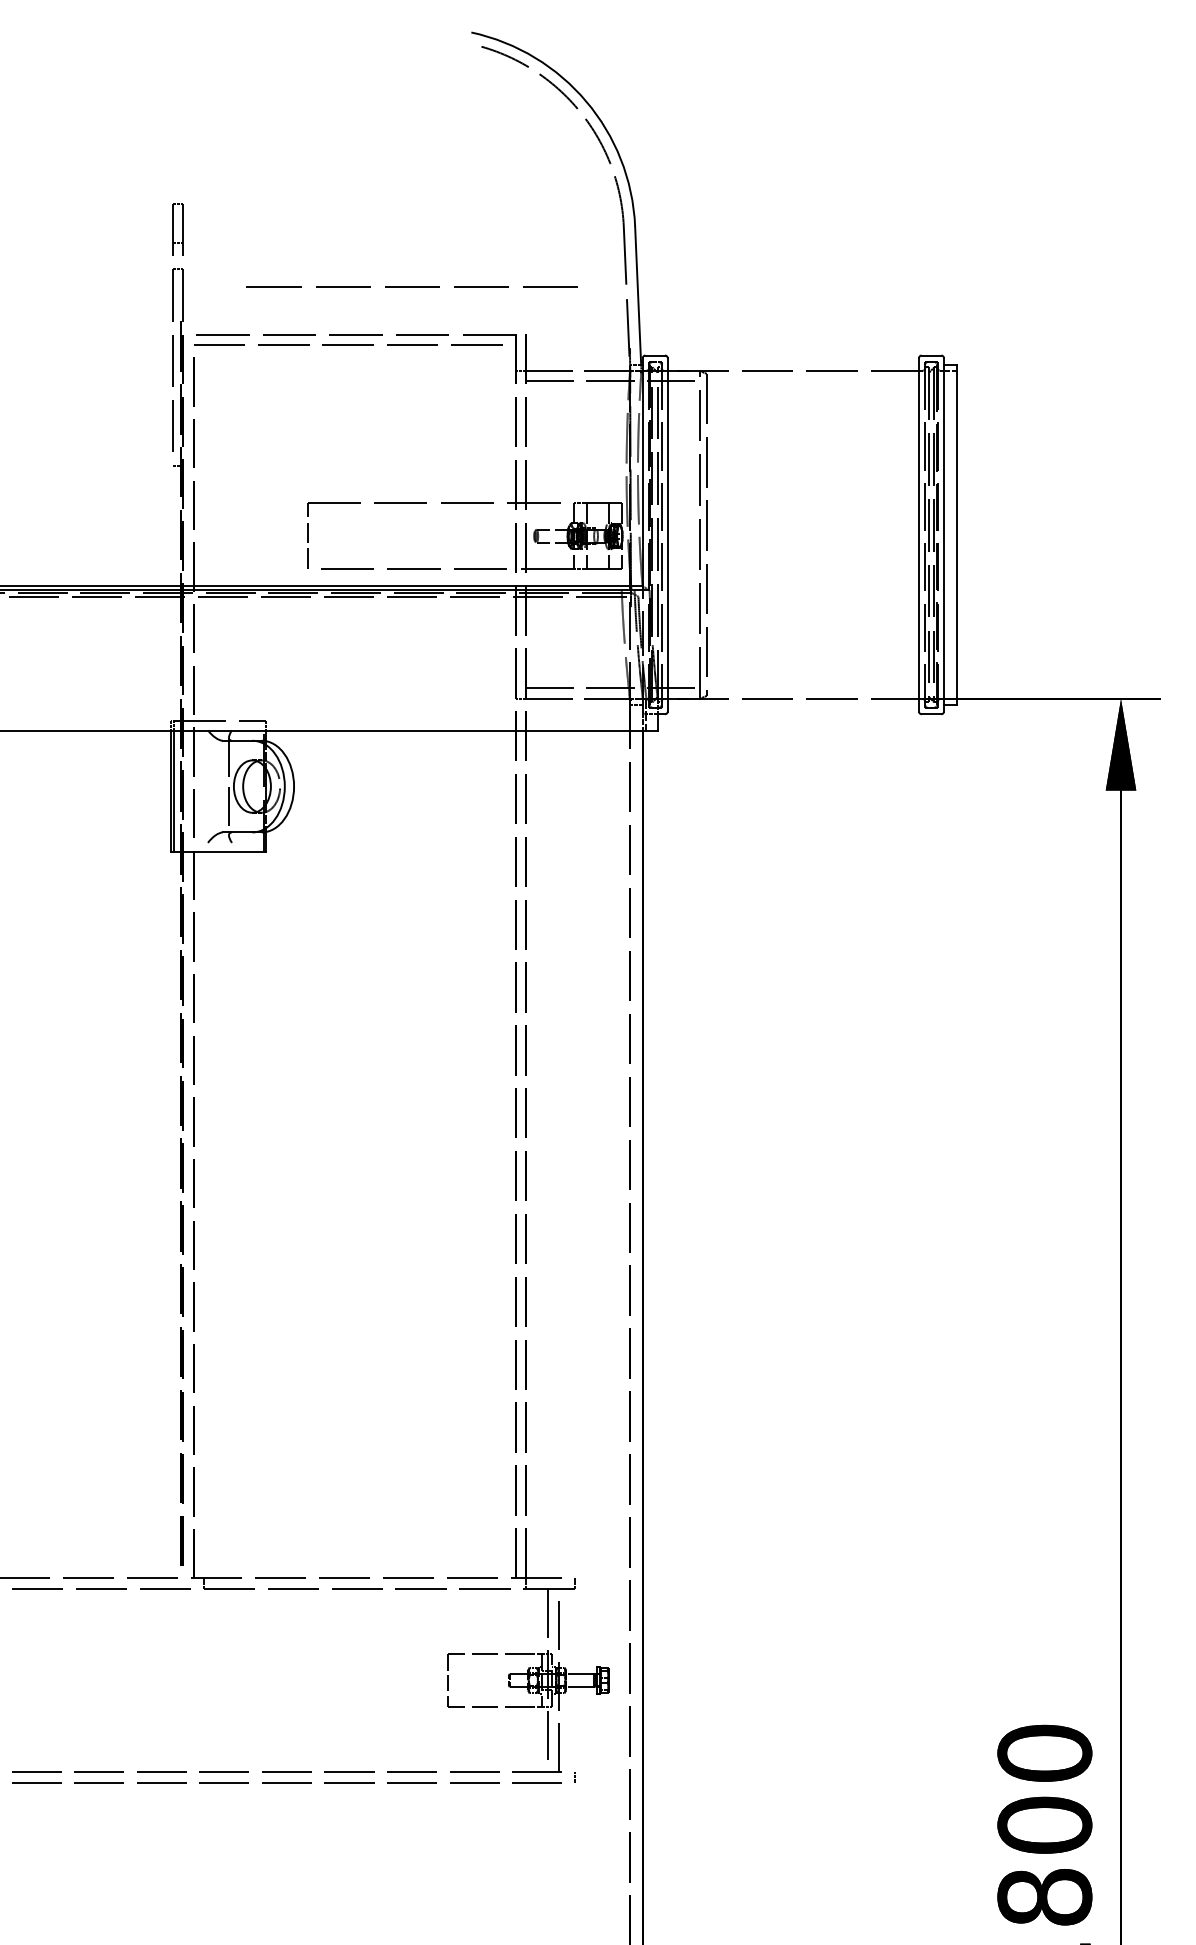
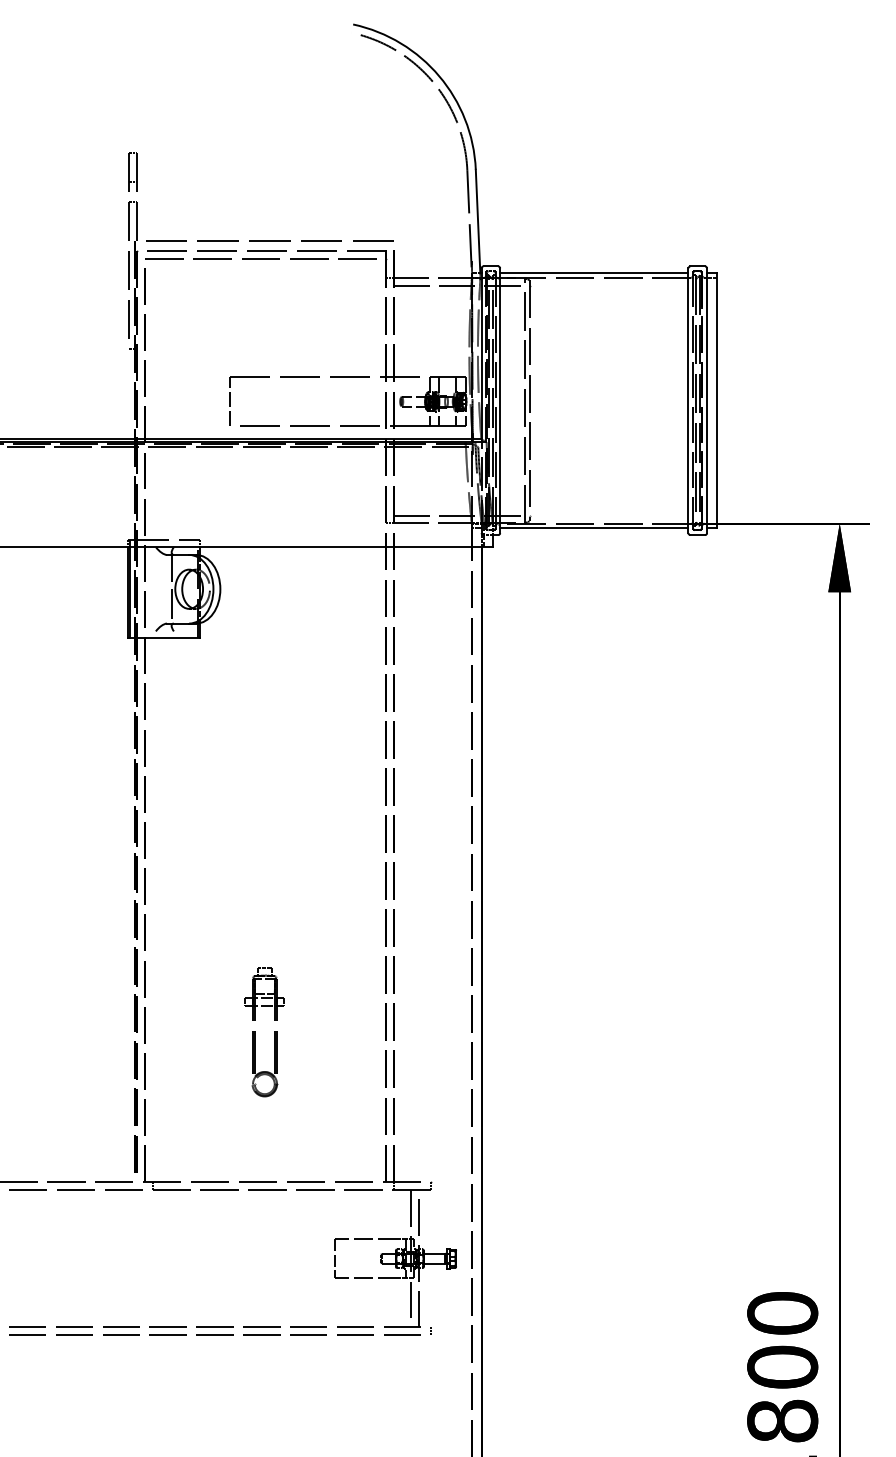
line: (411, 286) -> (269, 240), moved
line: (793, 364) -> (594, 273), added
line: (793, 705) -> (594, 528), added
part: (340, 1378) -> (255, 1032), added

